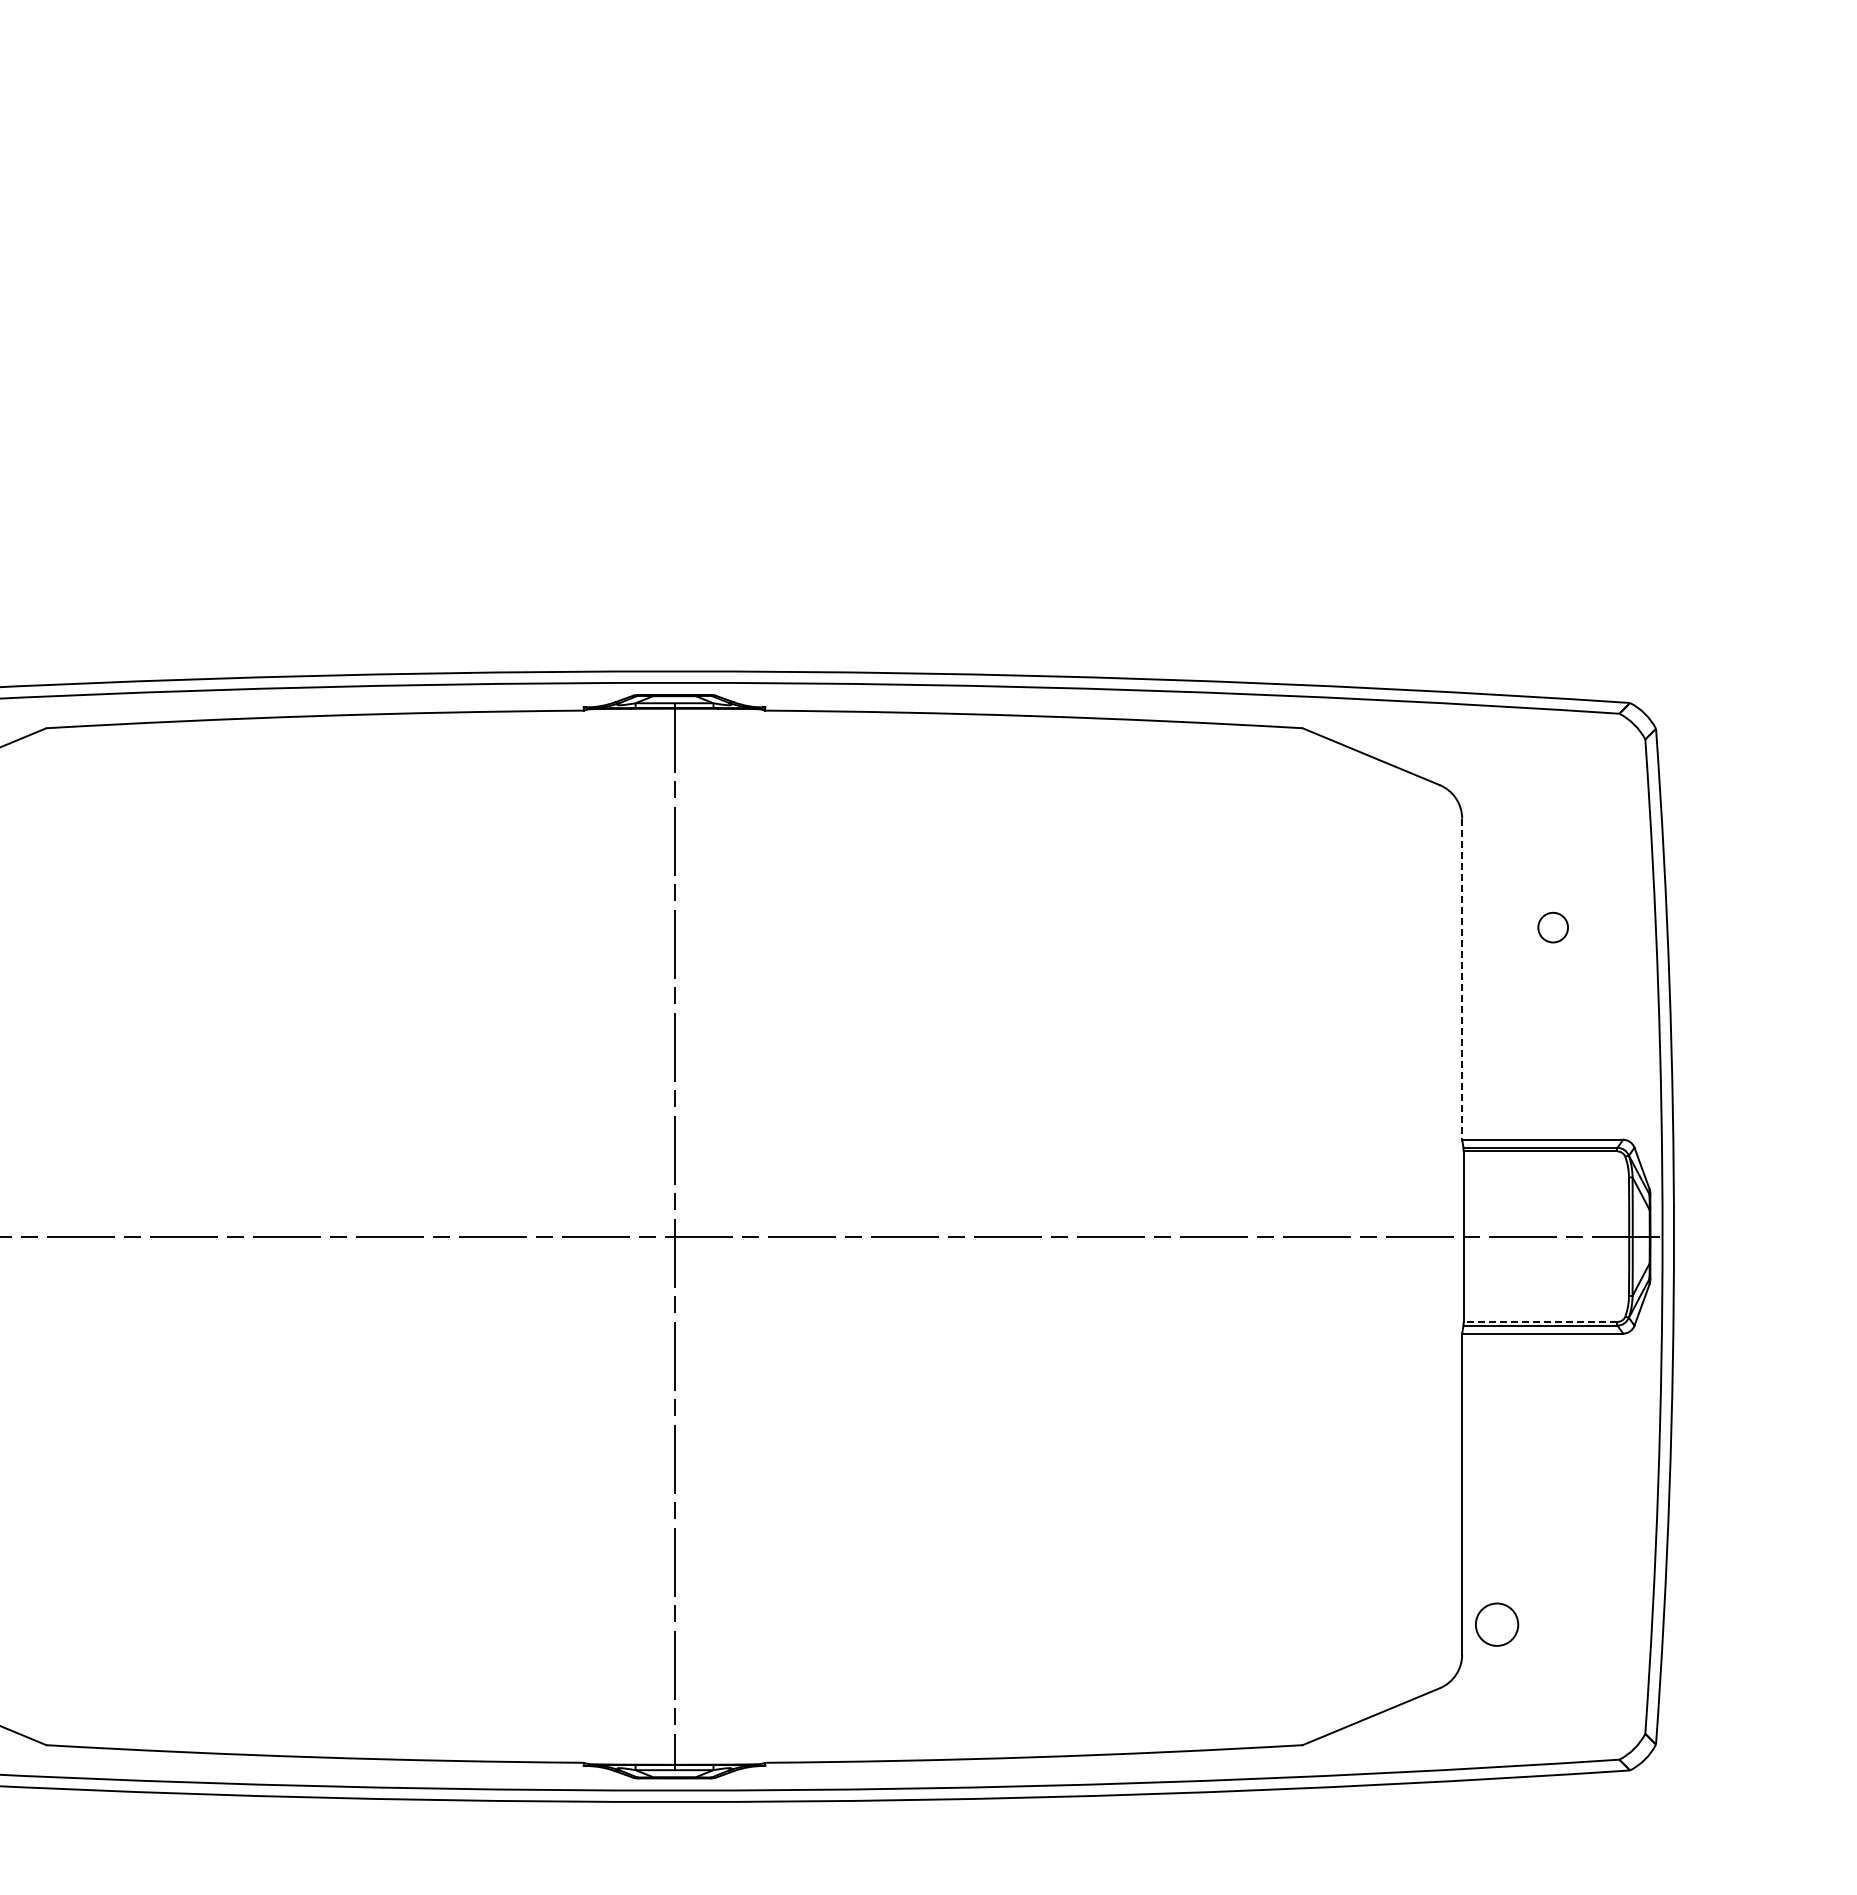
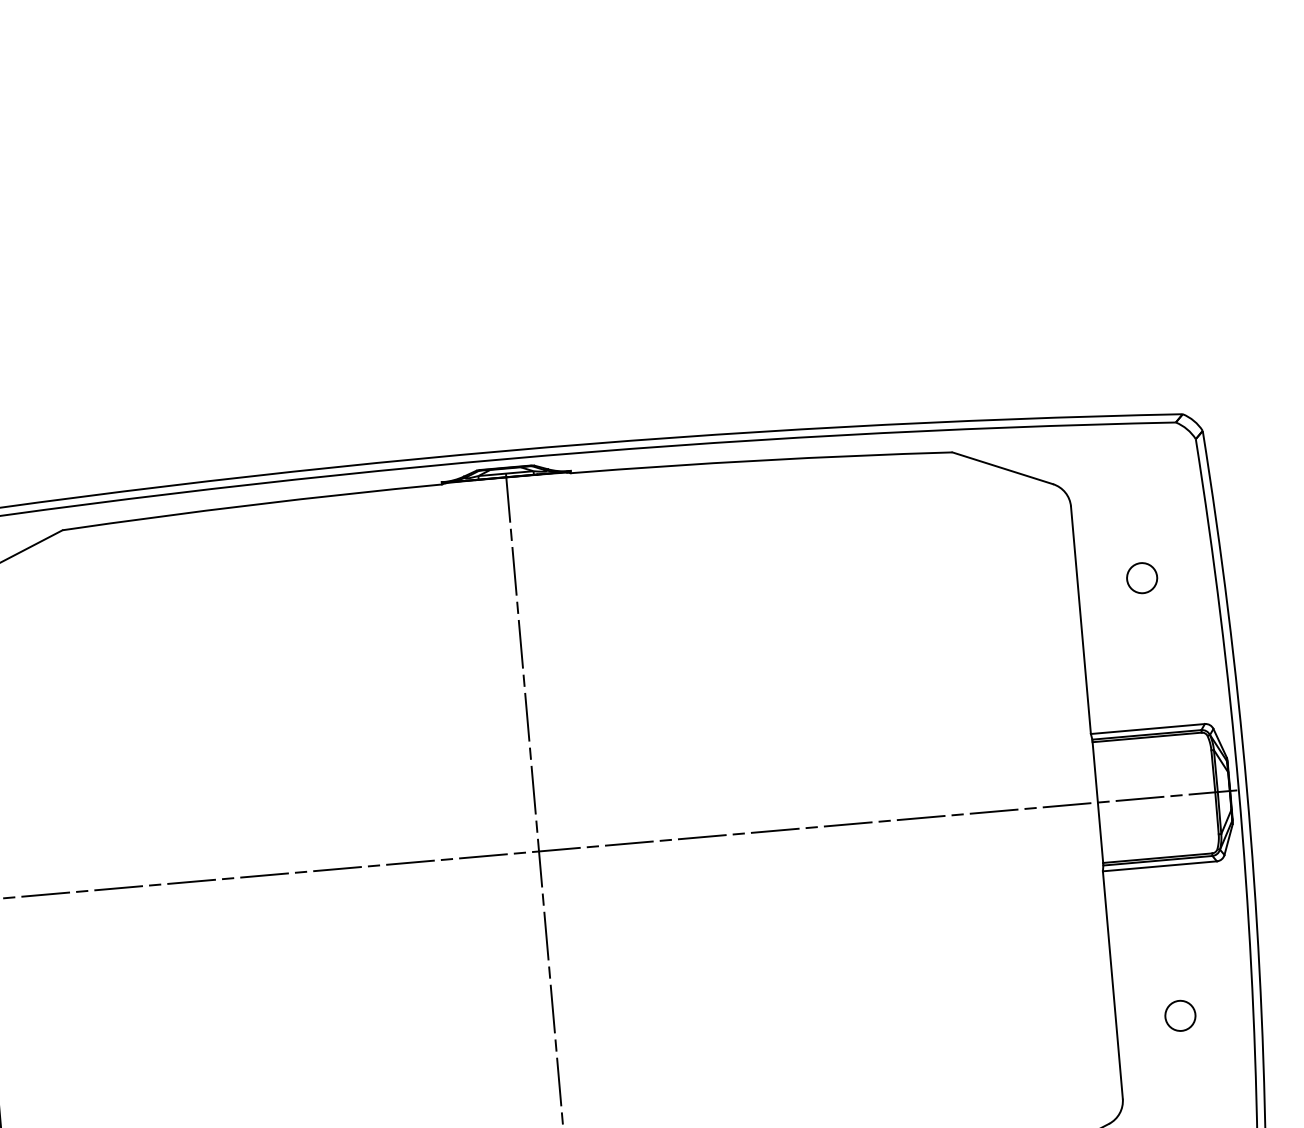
circle: (1553, 927) -> (1142, 577), size x1.43
line: (1462, 979) -> (1081, 620), dashed -> solid
line: (1540, 1321) -> (1157, 857), dashed -> solid
circle: (1497, 1624) -> (1180, 1015), moved

